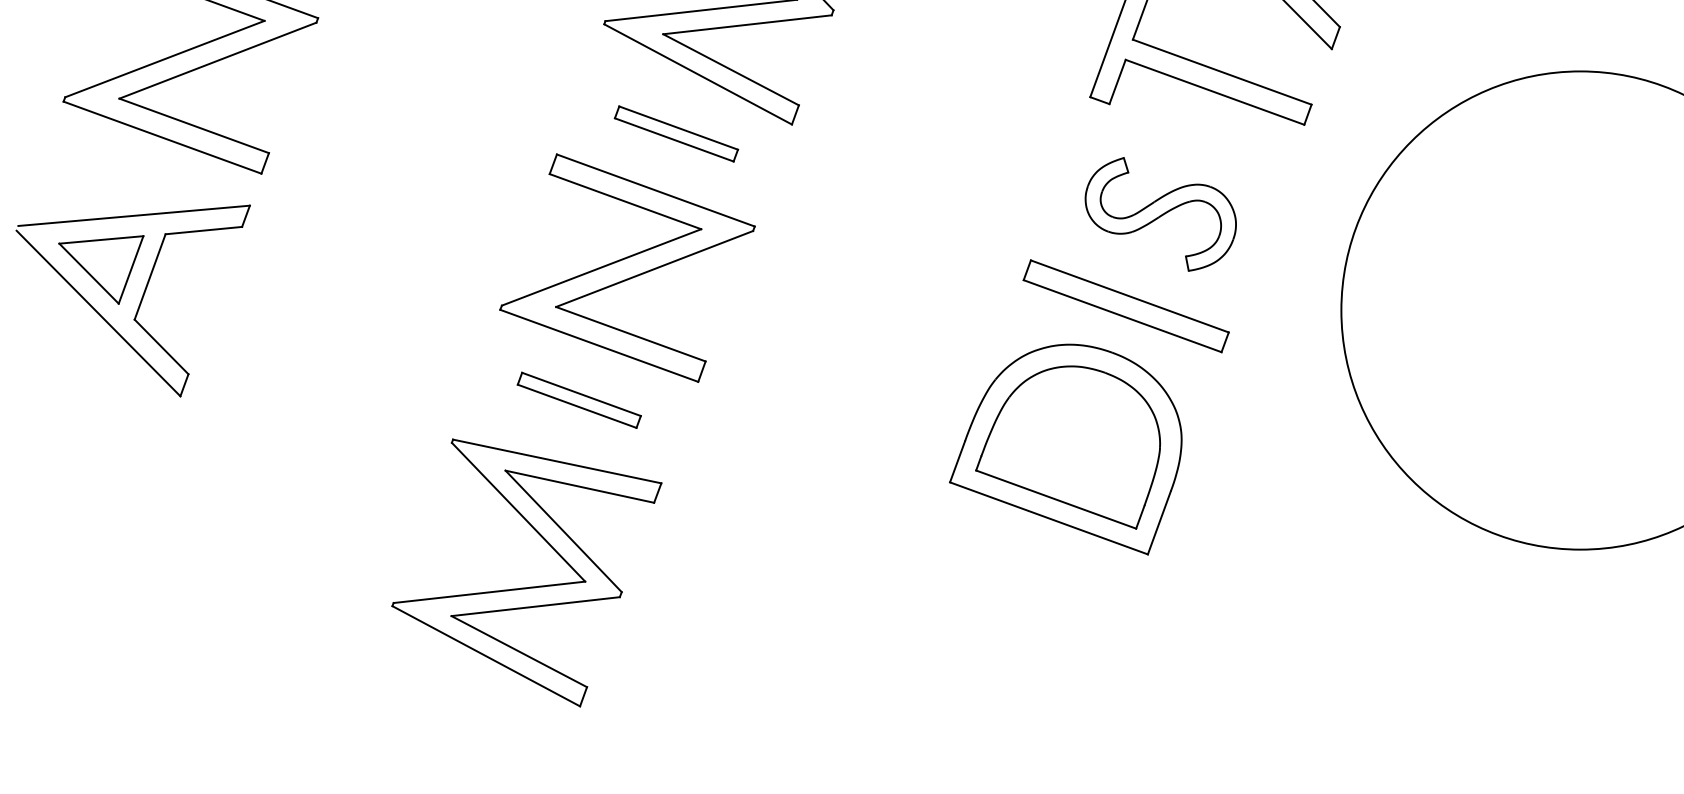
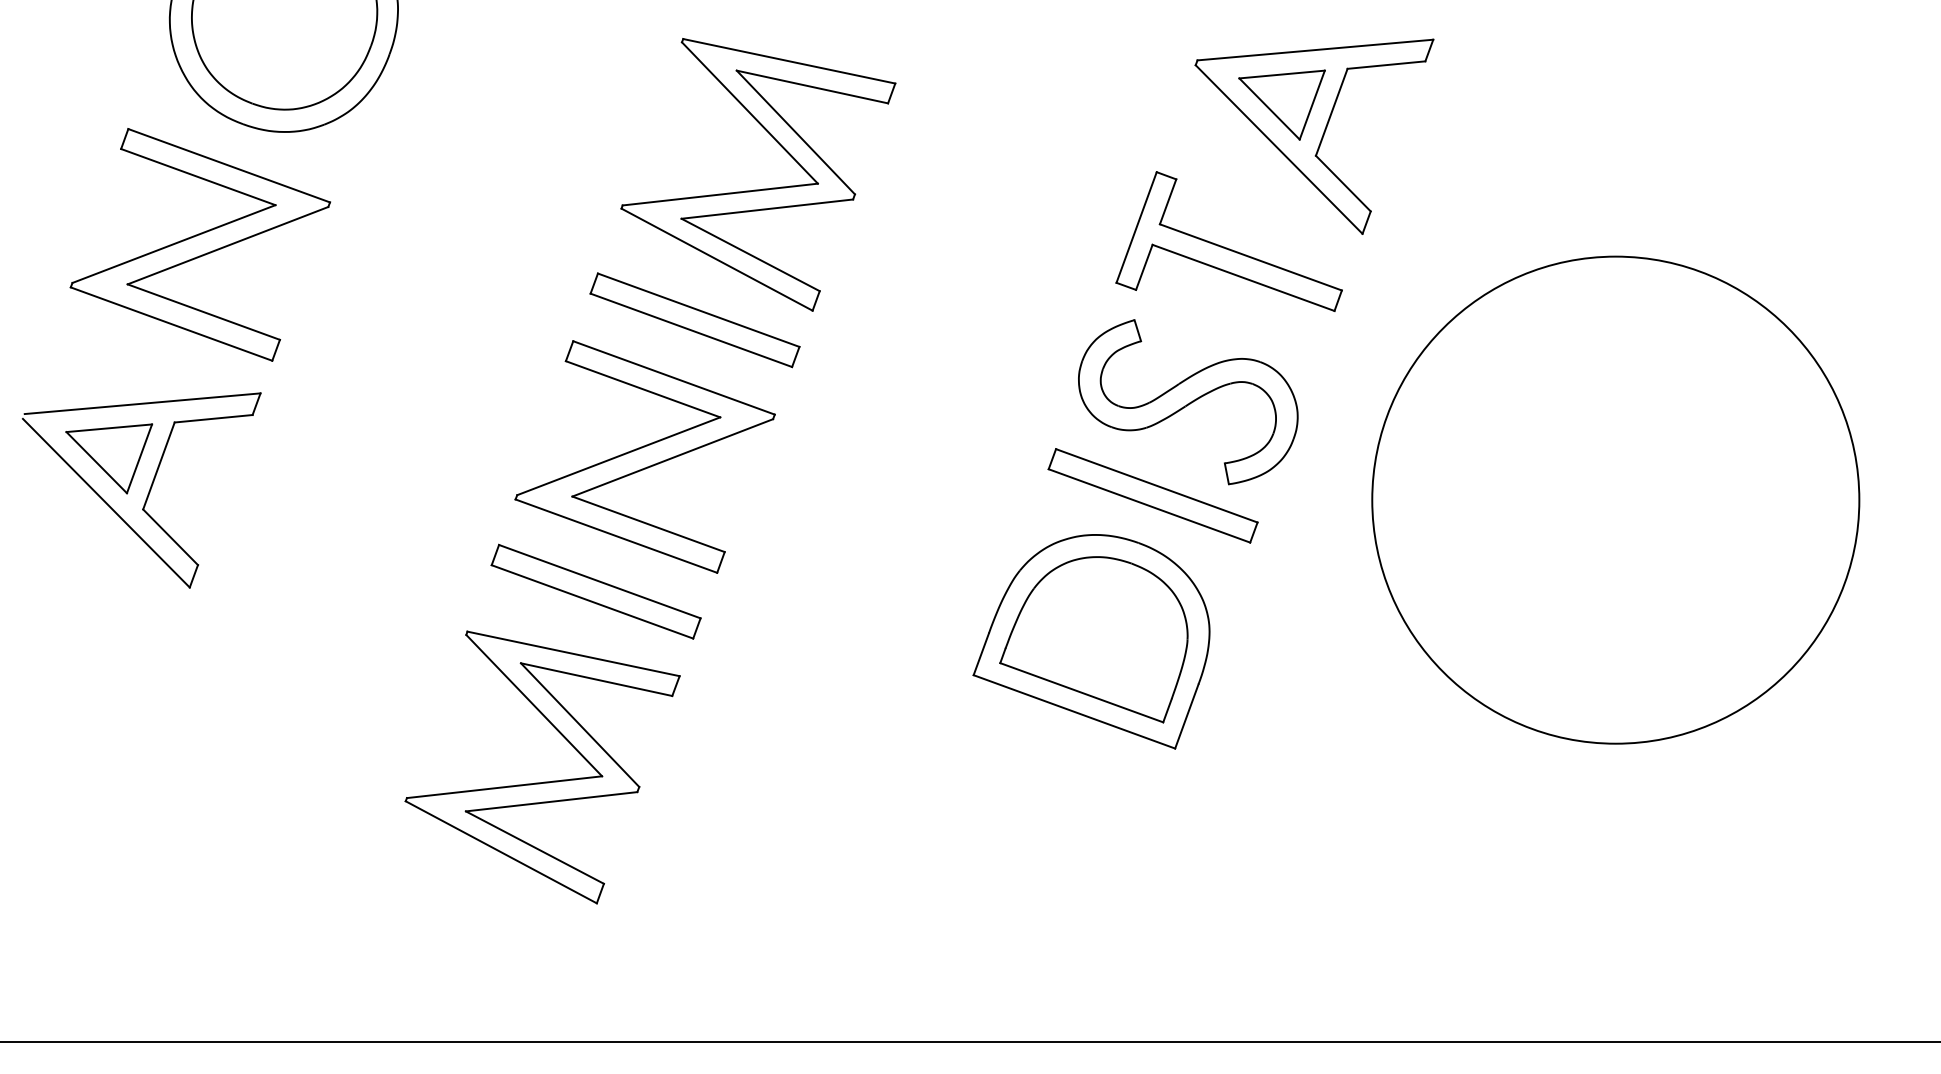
part: (675, 134) -> (694, 320), size x1.67
part: (1160, 214) -> (1188, 402), size x1.43
part: (578, 400) -> (595, 591), size x1.67

